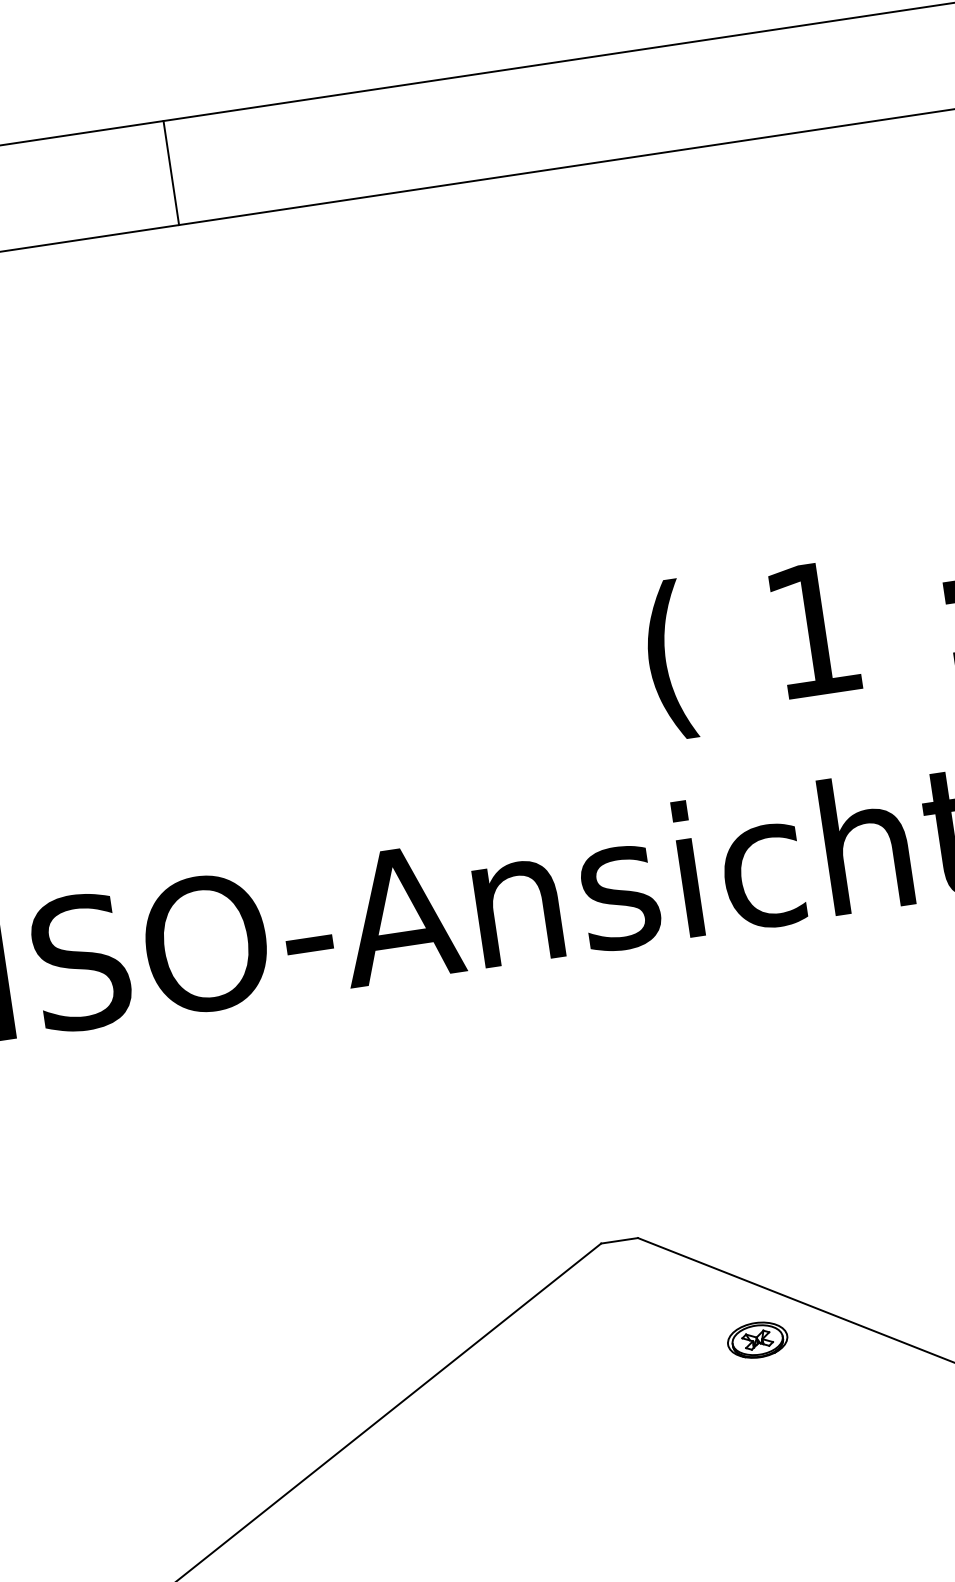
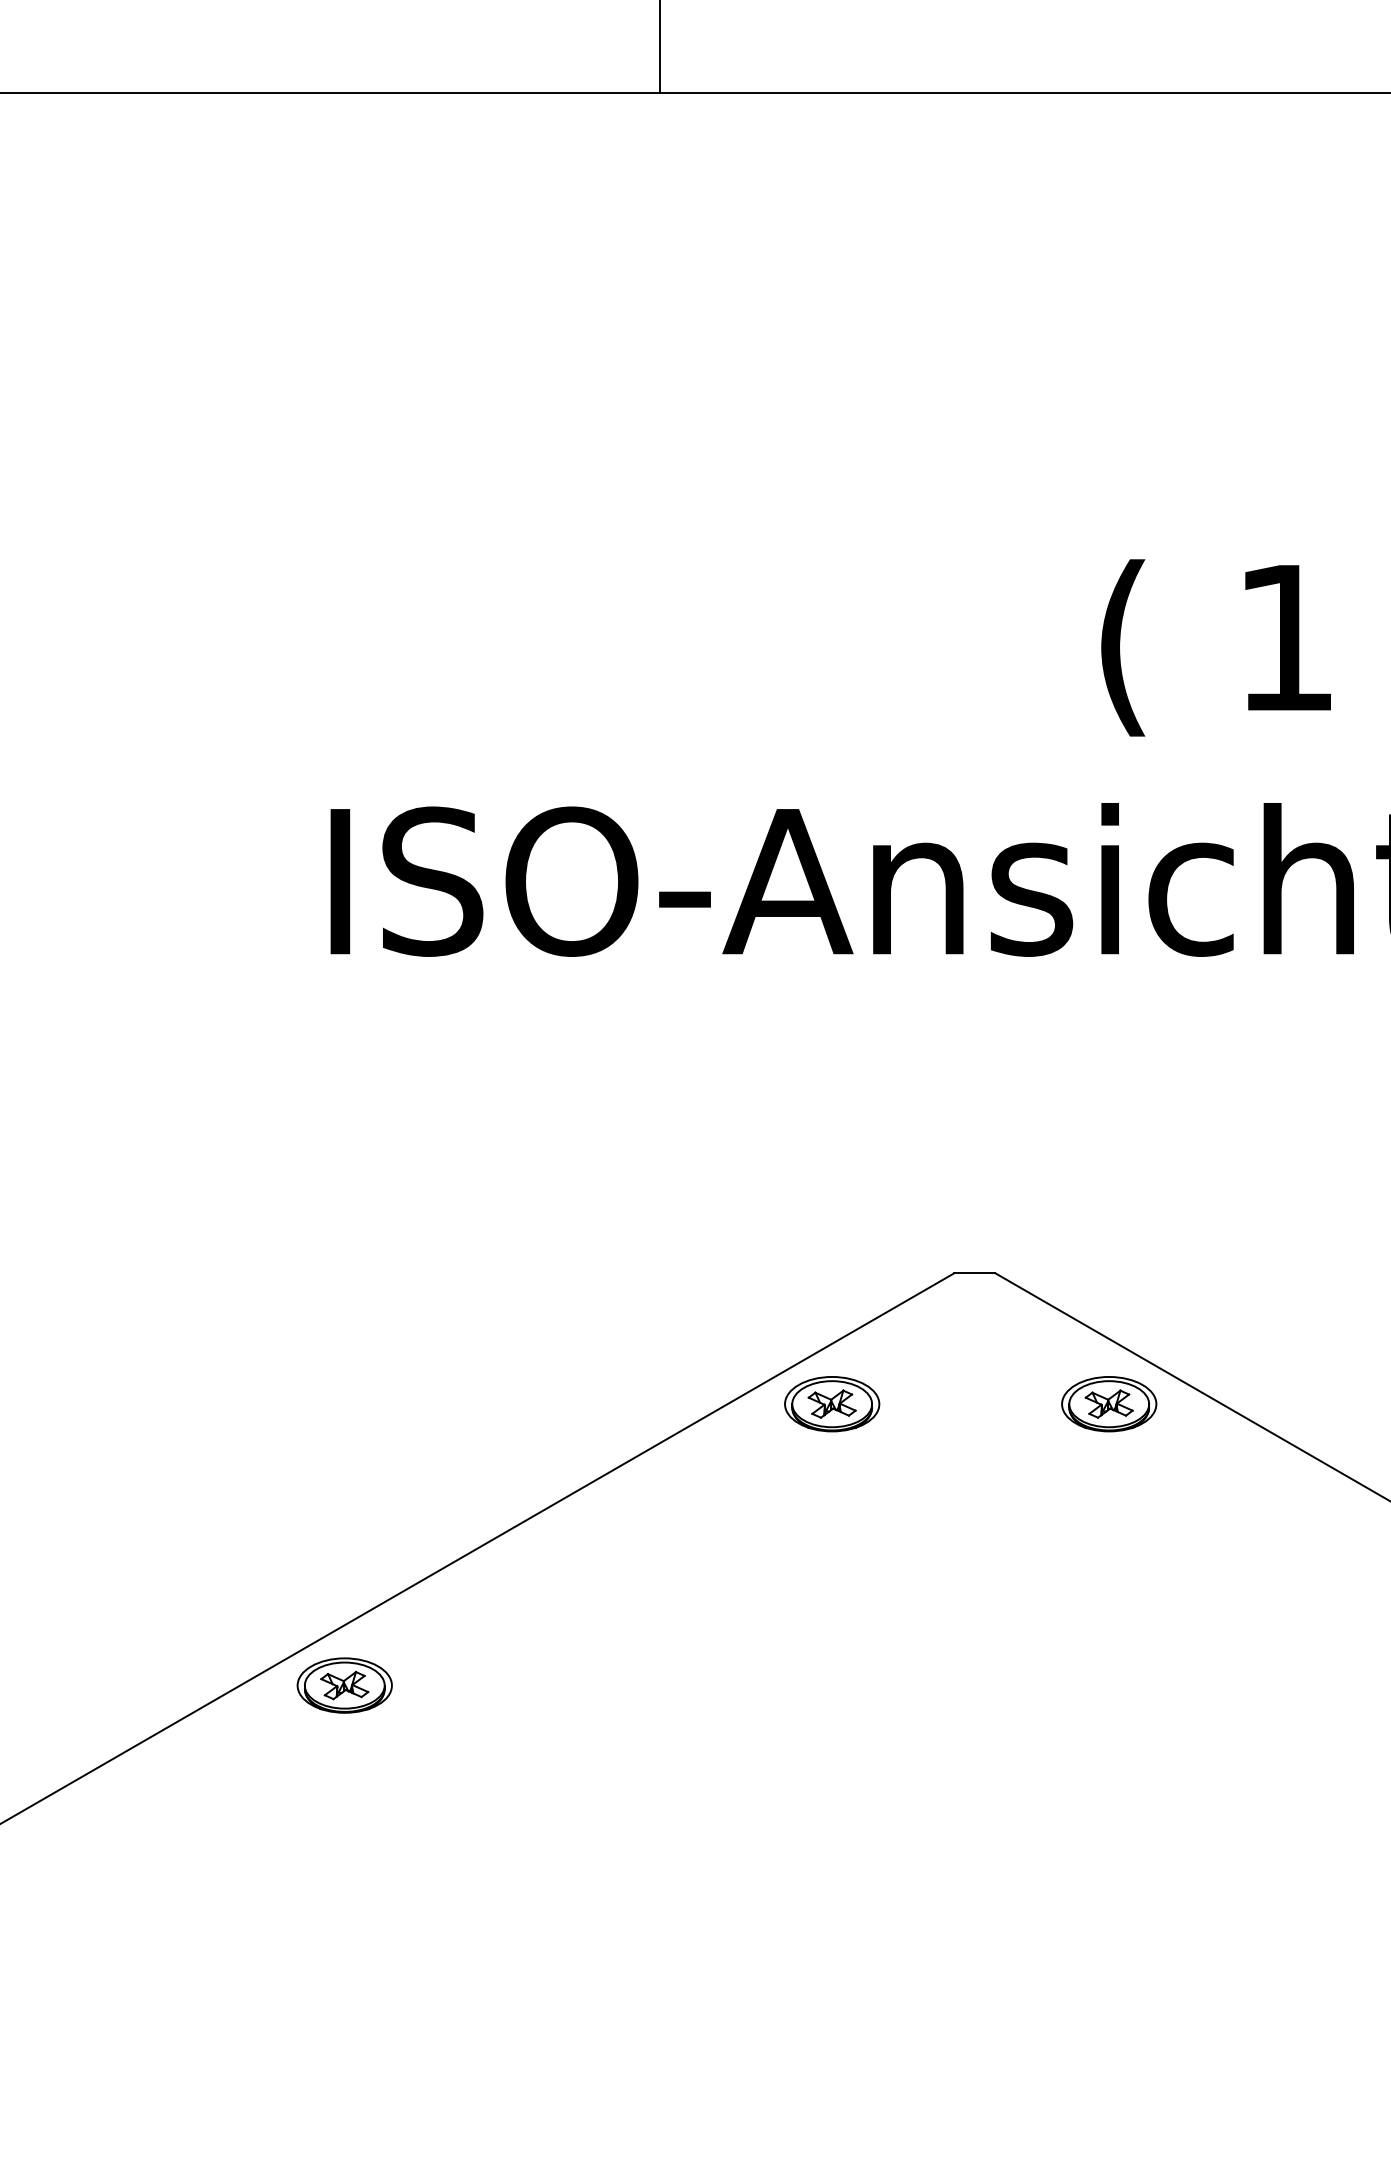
part: (757, 1340) -> (1109, 1404), size x1.43
part: (509, 1377) -> (832, 1404), added

